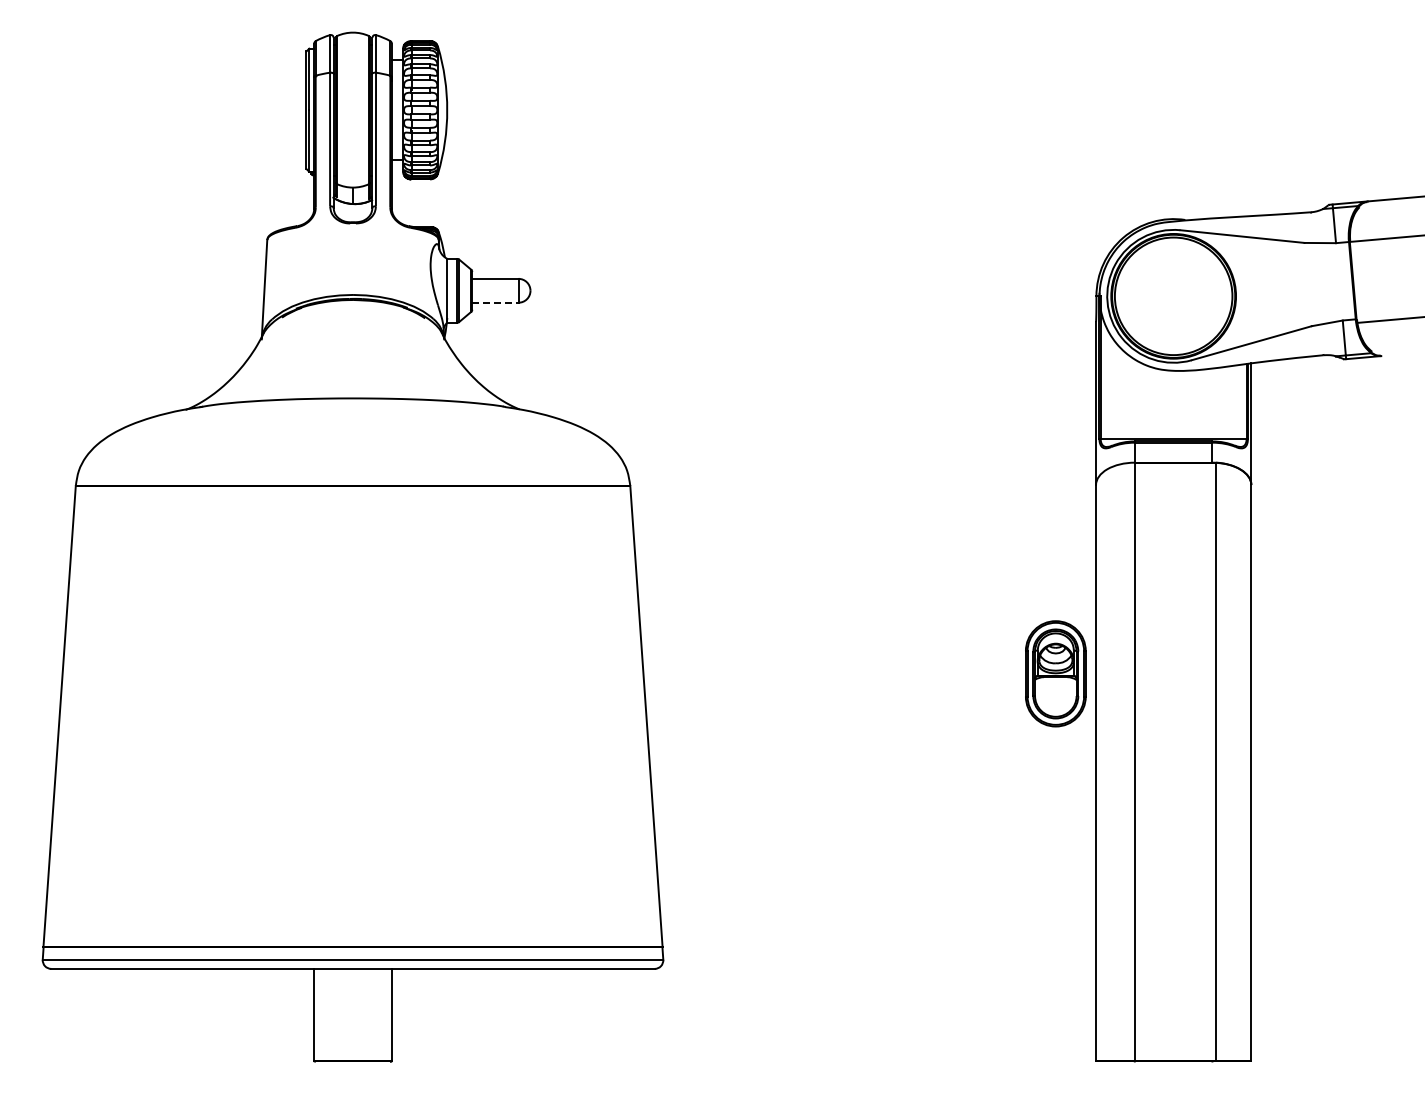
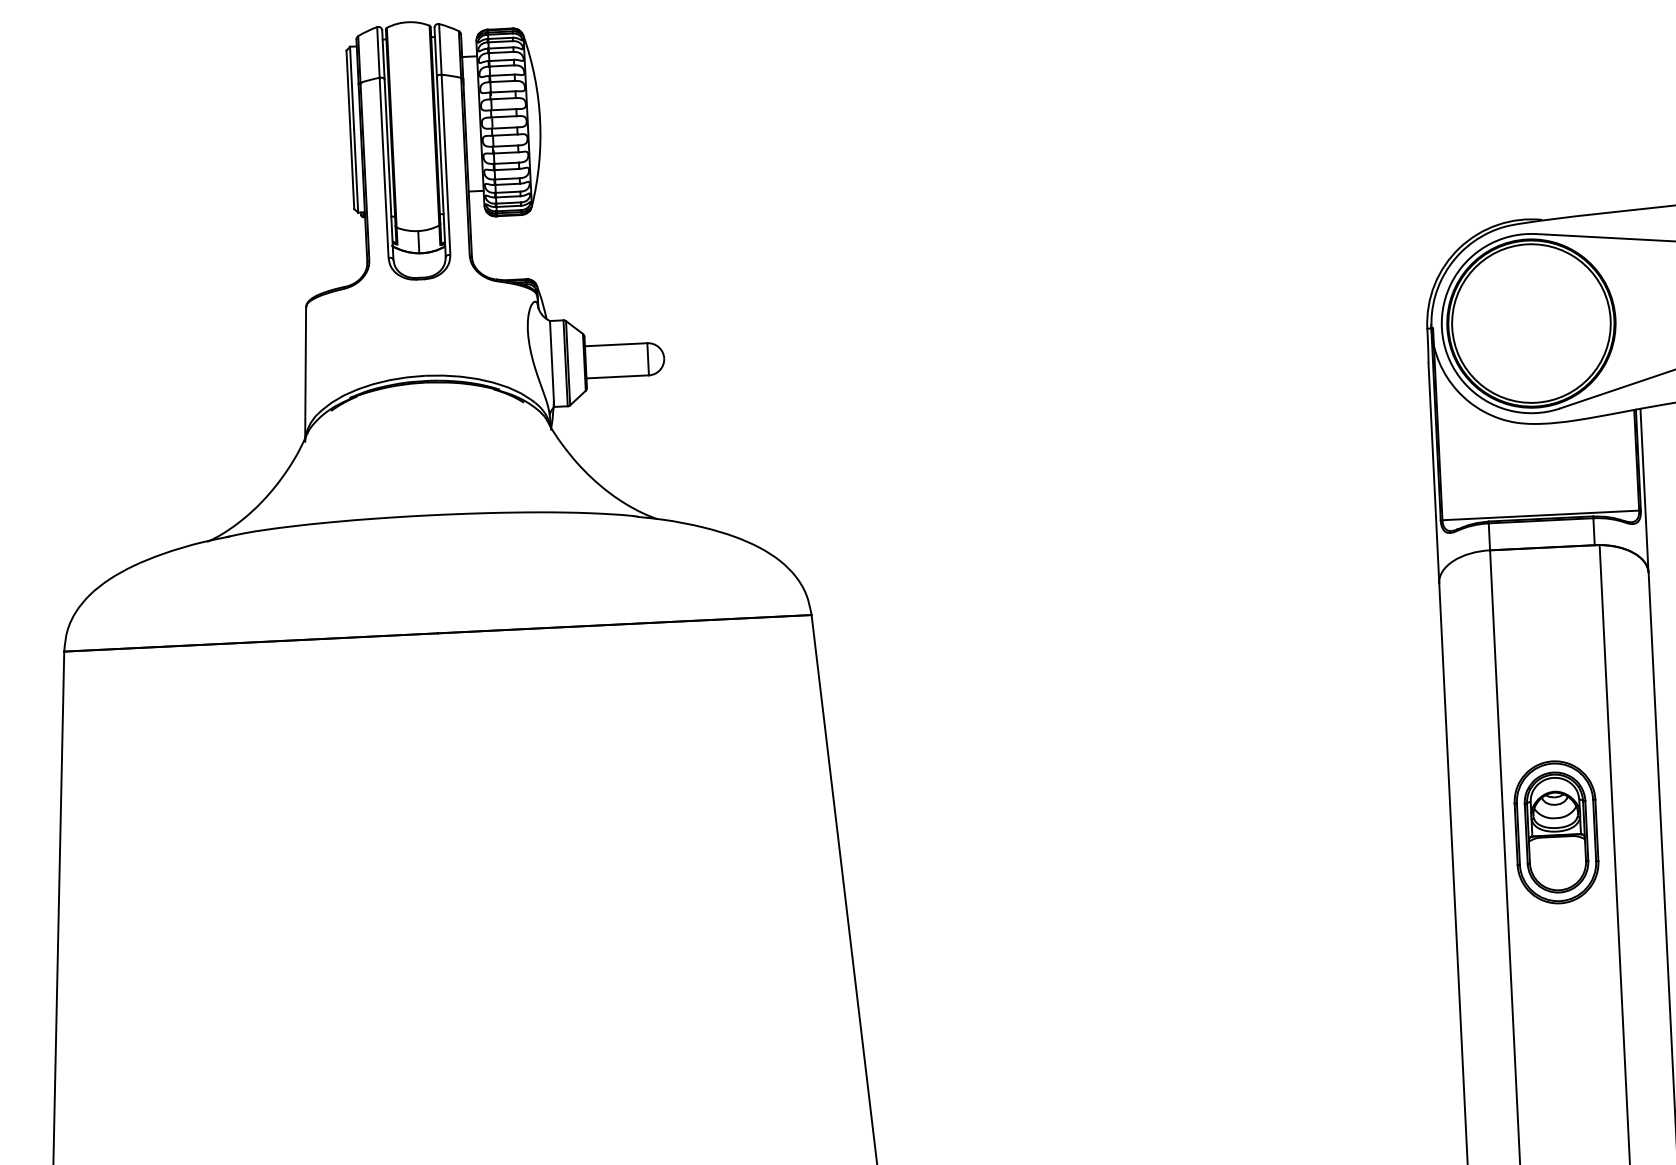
line: (495, 302) -> (617, 376), dashed -> solid
part: (1055, 673) -> (1556, 831), moved

